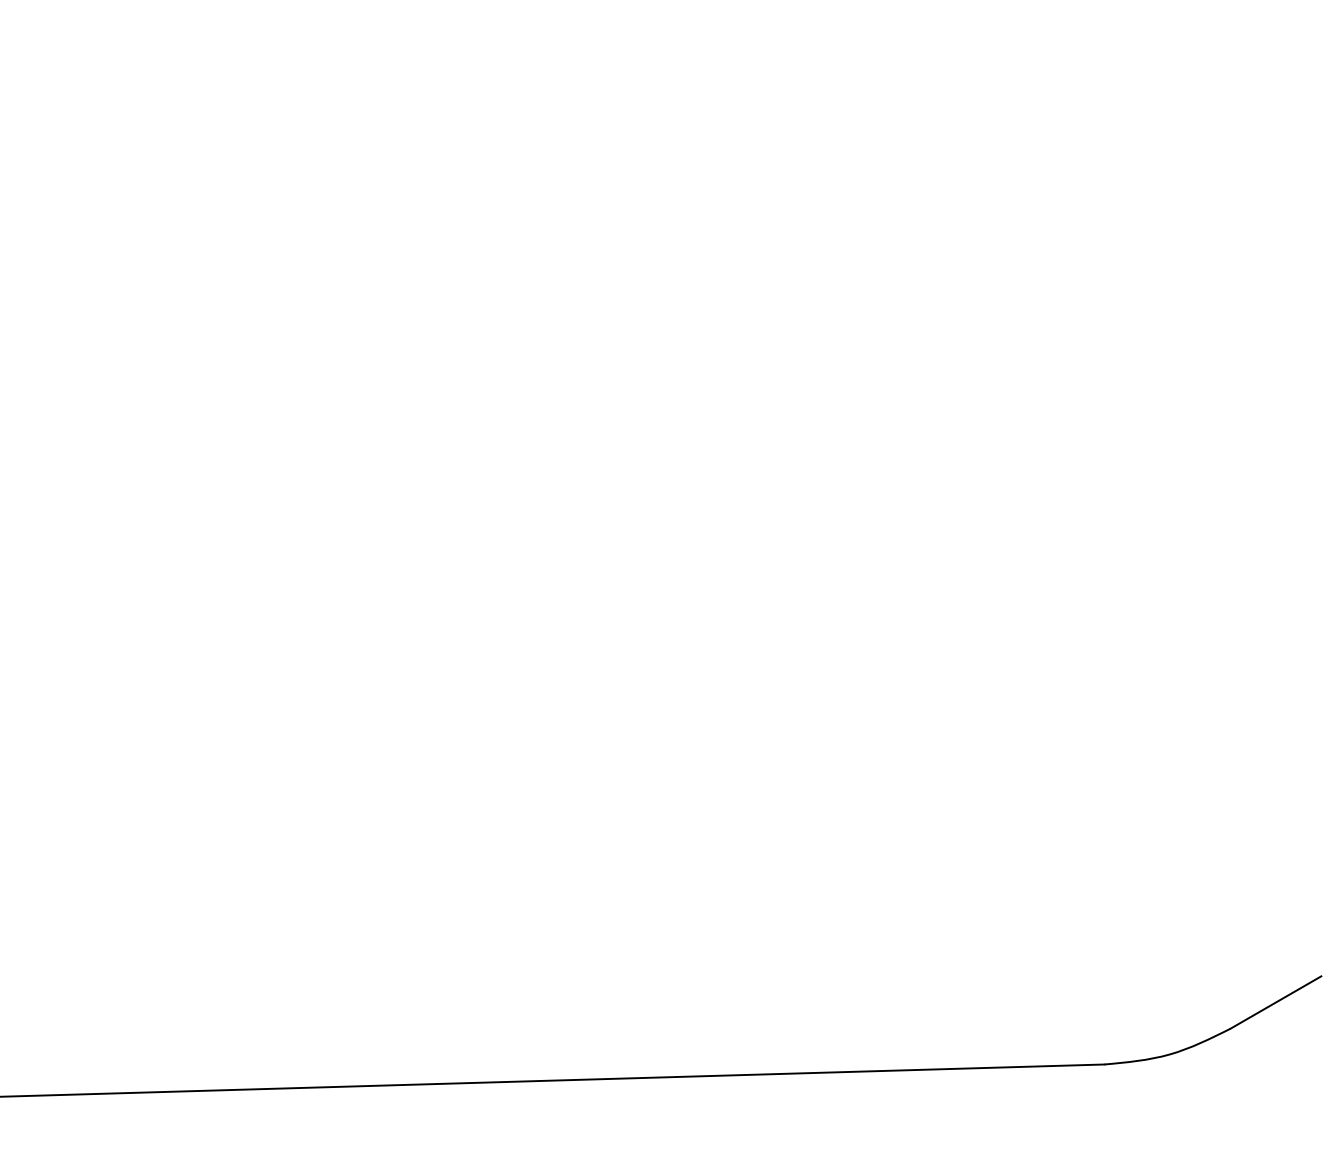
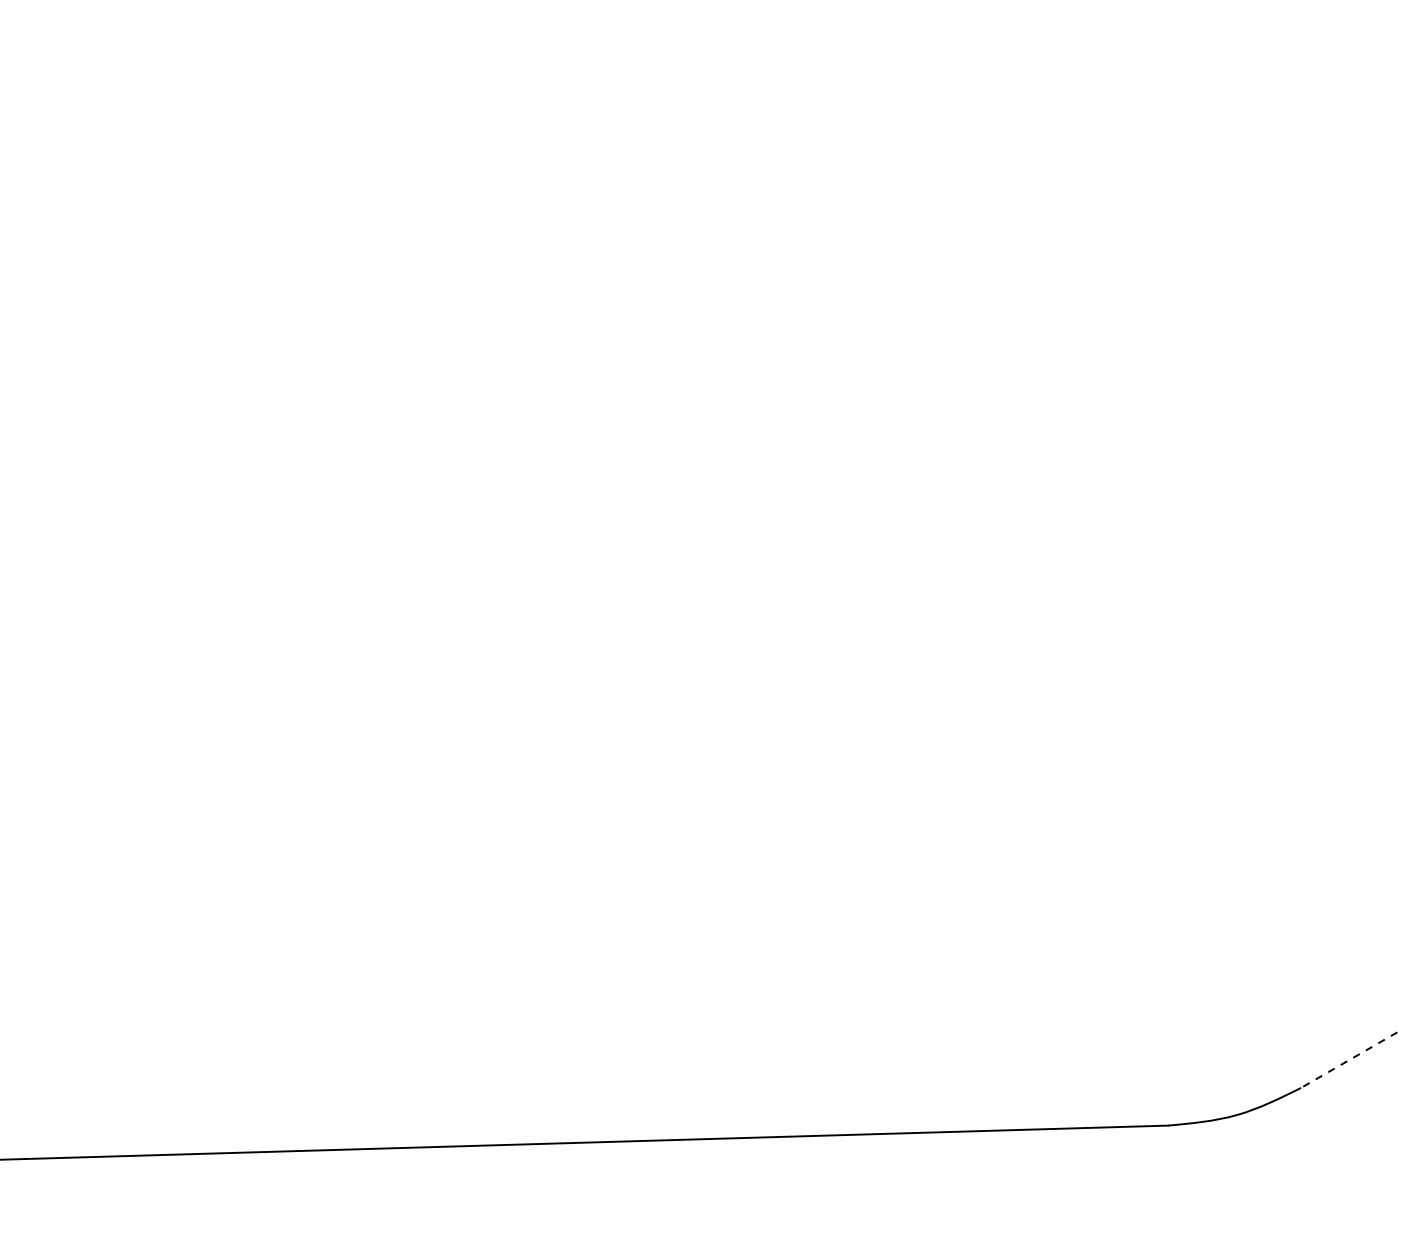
line: (1275, 1002) -> (1348, 1060), solid -> dashed

